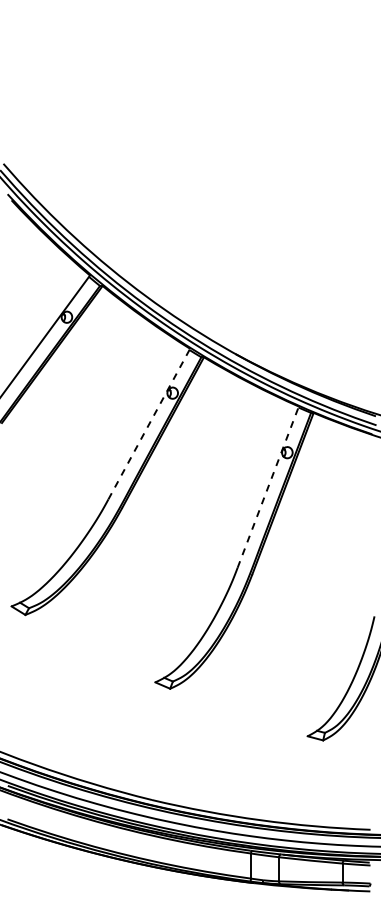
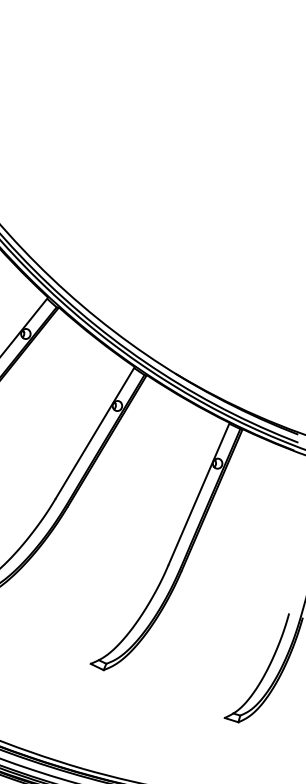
line: (149, 424) -> (95, 433), dashed -> solid
line: (268, 486) -> (199, 493), dashed -> solid

